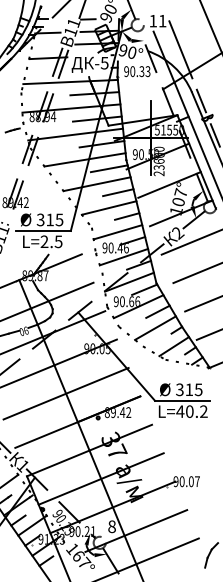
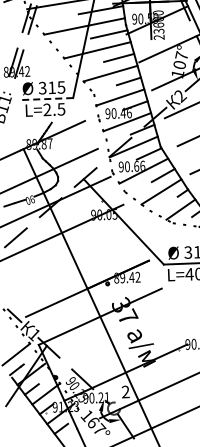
line: (43, 230) -> (45, 98), solid -> dashed
line: (65, 393) -> (74, 260), removed
line: (100, 478) -> (112, 344), removed
text: (111, 526) -> (125, 391), 8 -> 2

